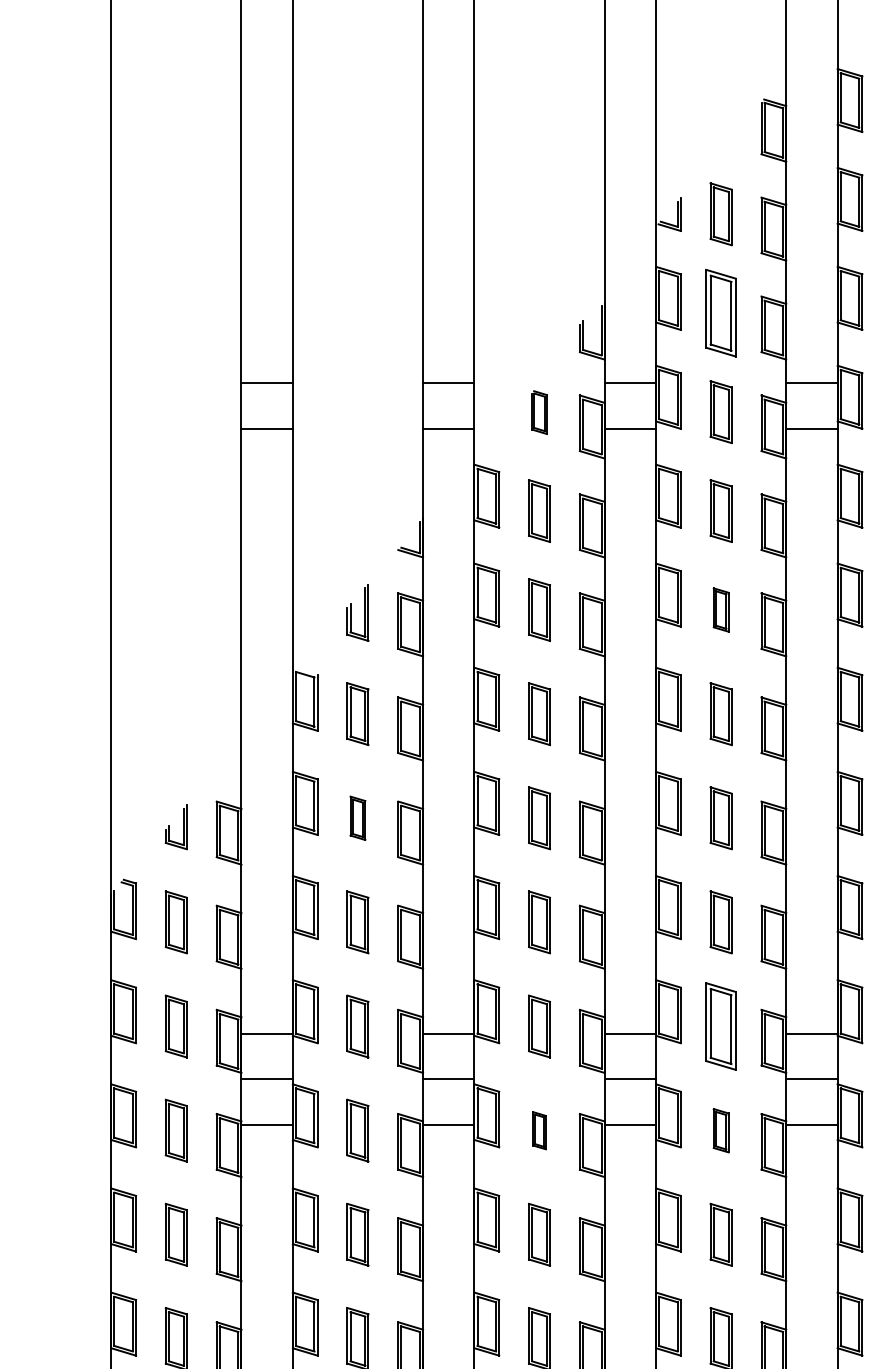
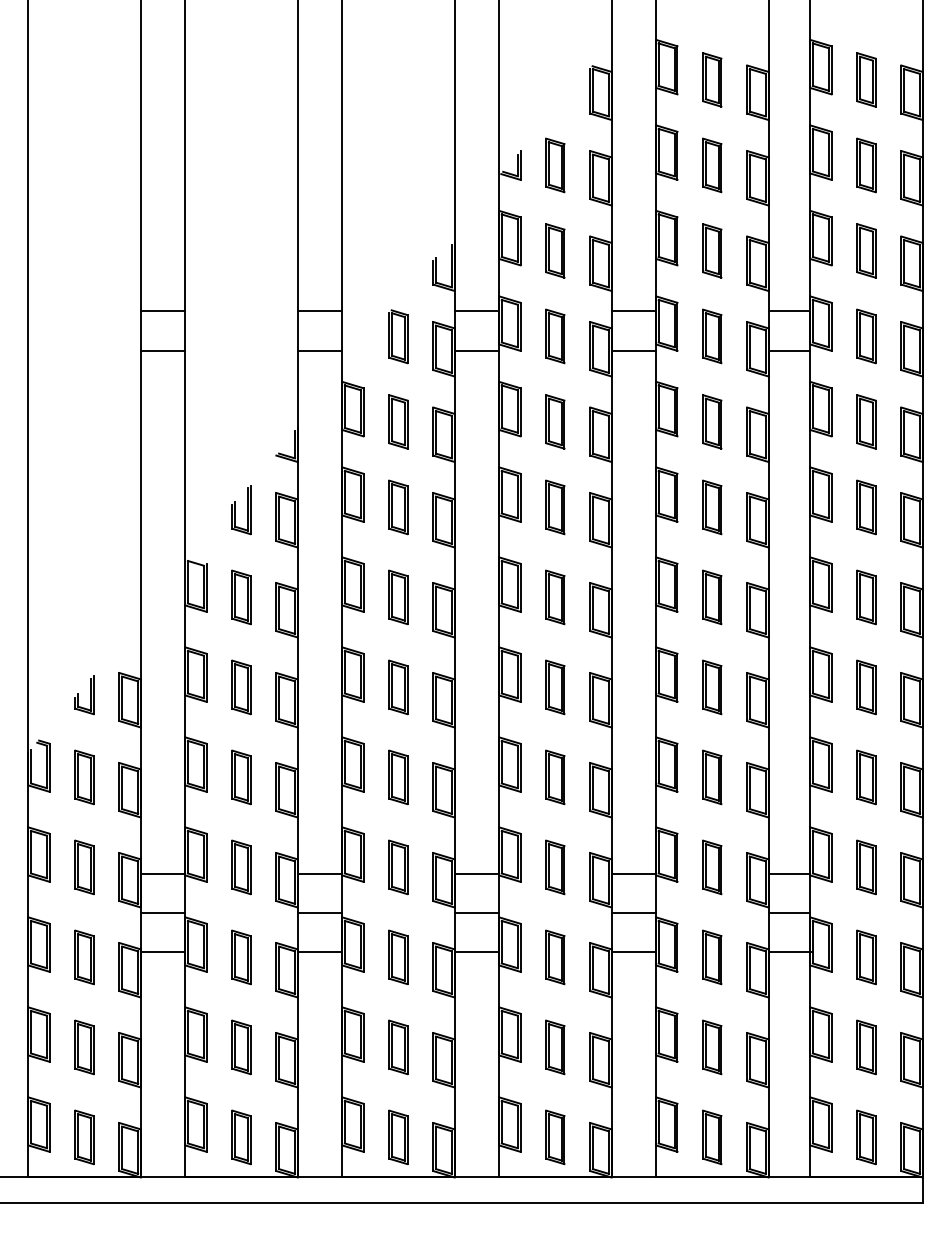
part: (721, 312) -> (555, 250), size x0.71
part: (539, 412) -> (398, 336), size x1.43
part: (721, 610) -> (555, 507), size x1.43
part: (357, 818) -> (241, 687), size x1.43
part: (721, 1026) -> (555, 867), size x0.71
part: (539, 1130) -> (398, 957), size x1.67
part: (721, 1130) -> (555, 957), size x1.43

